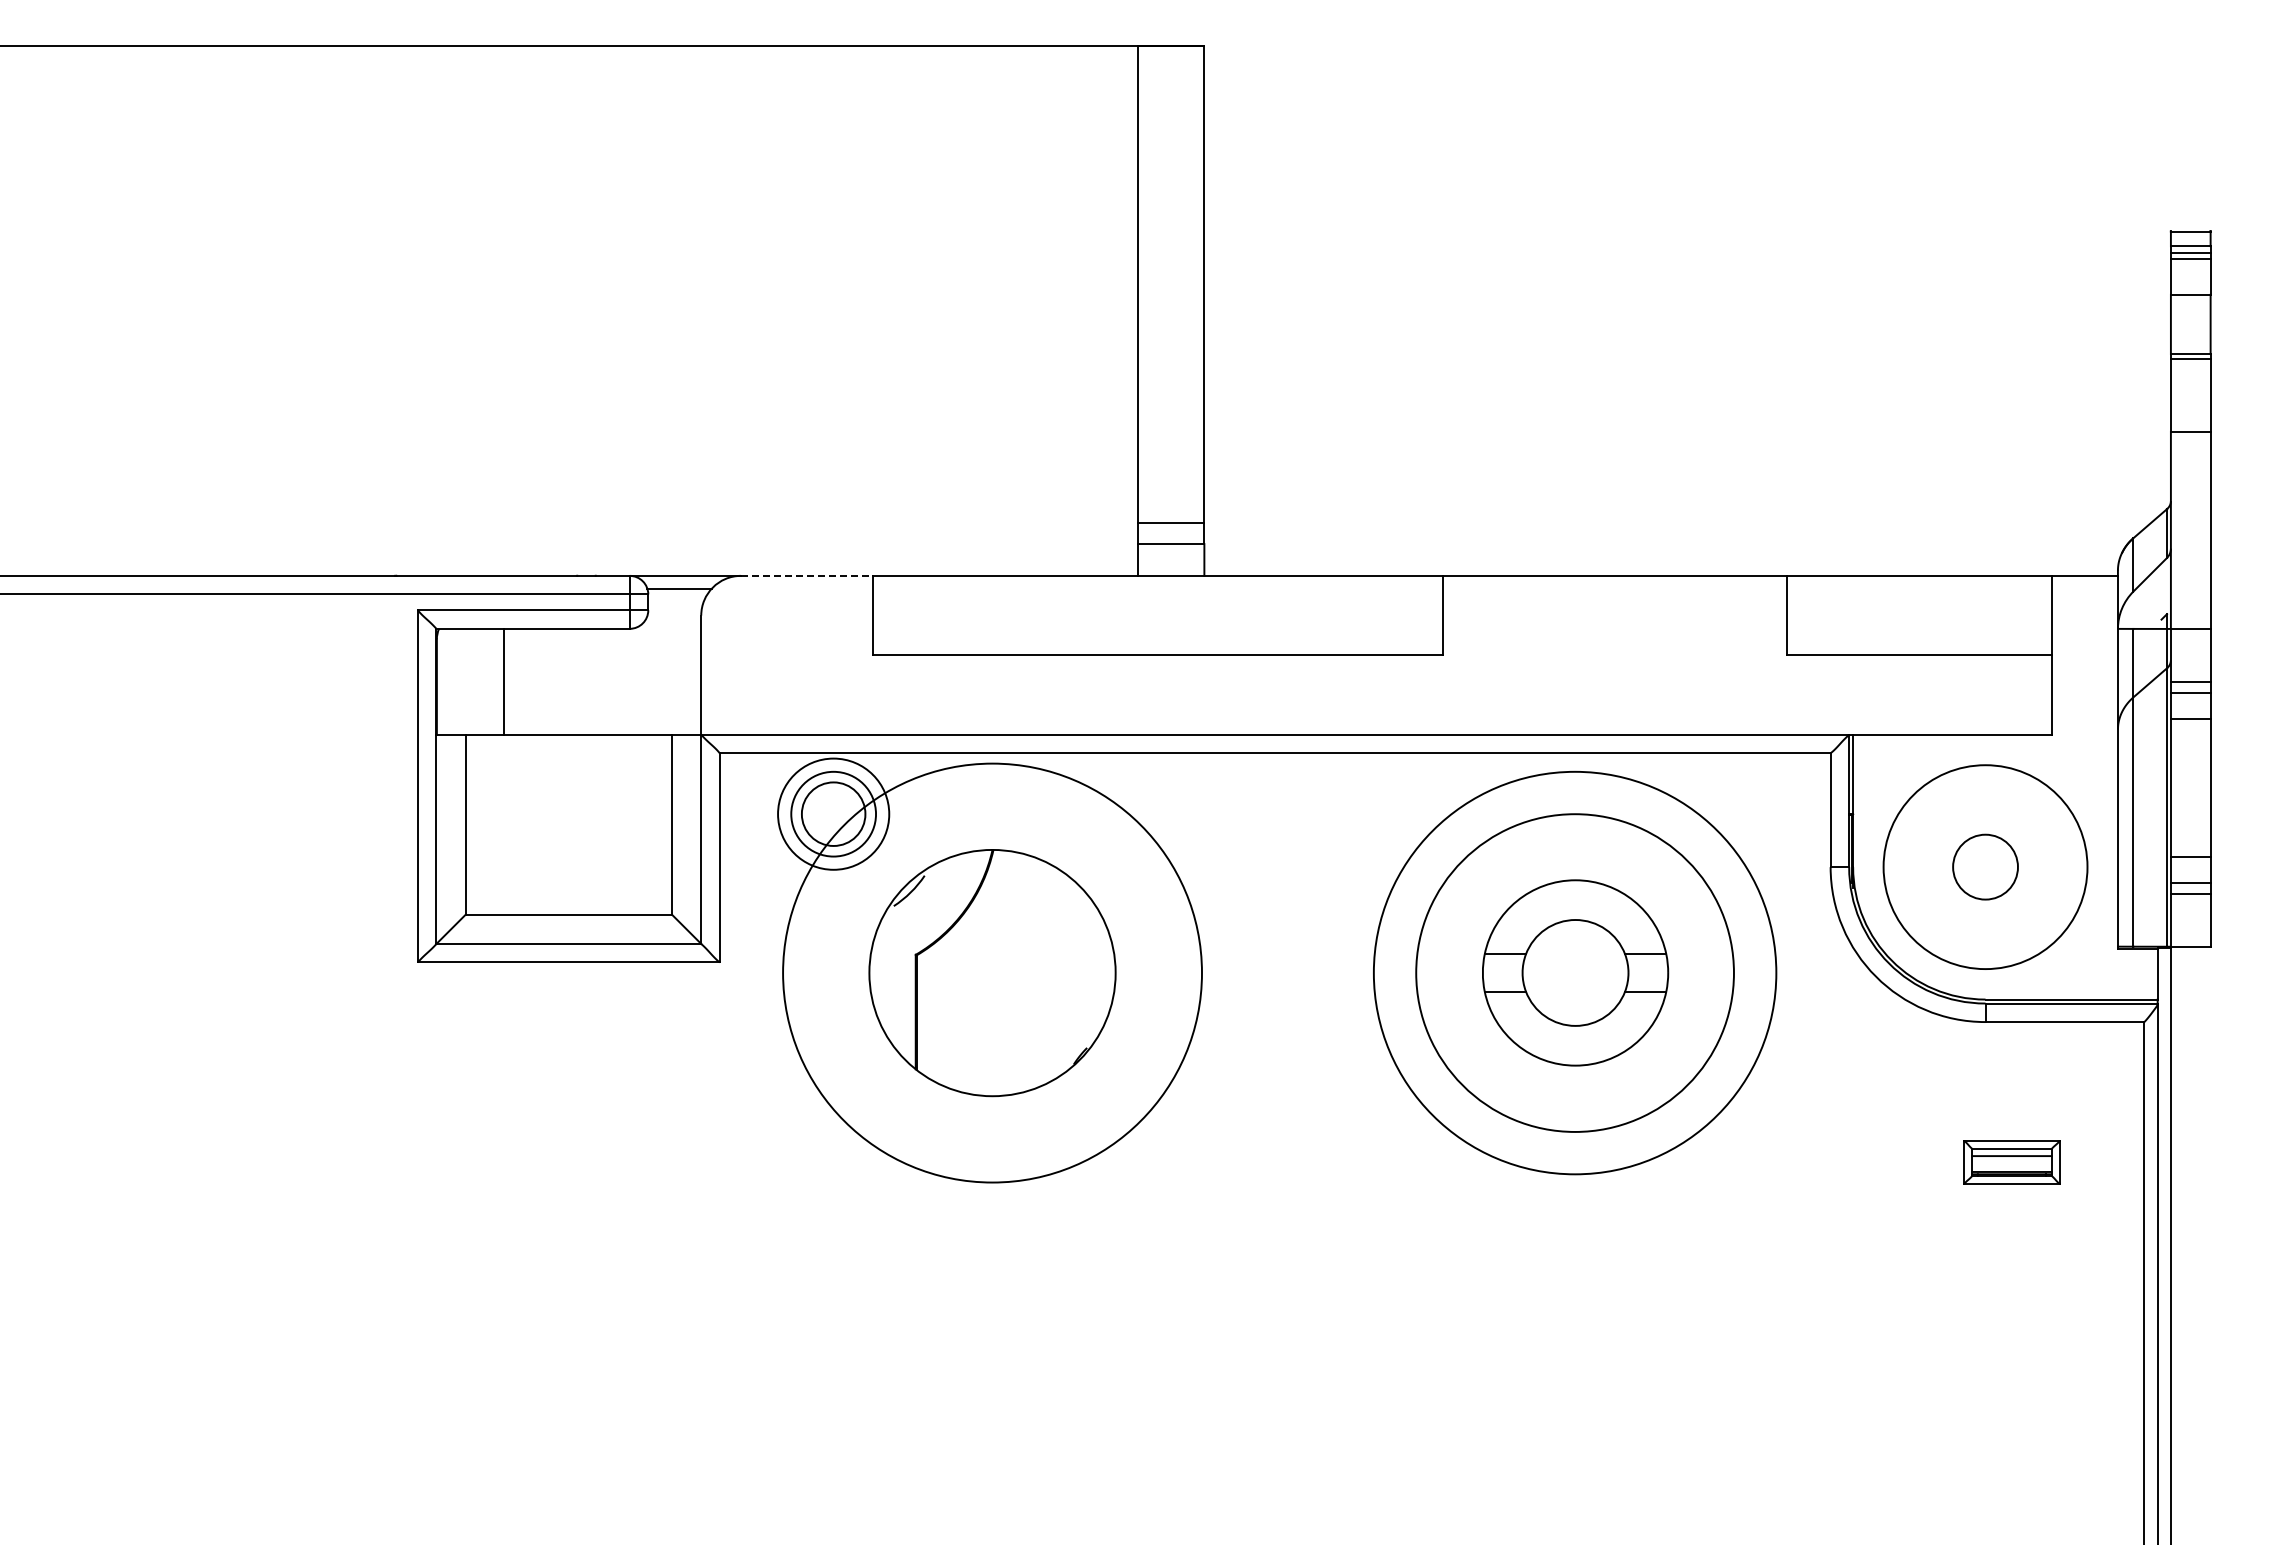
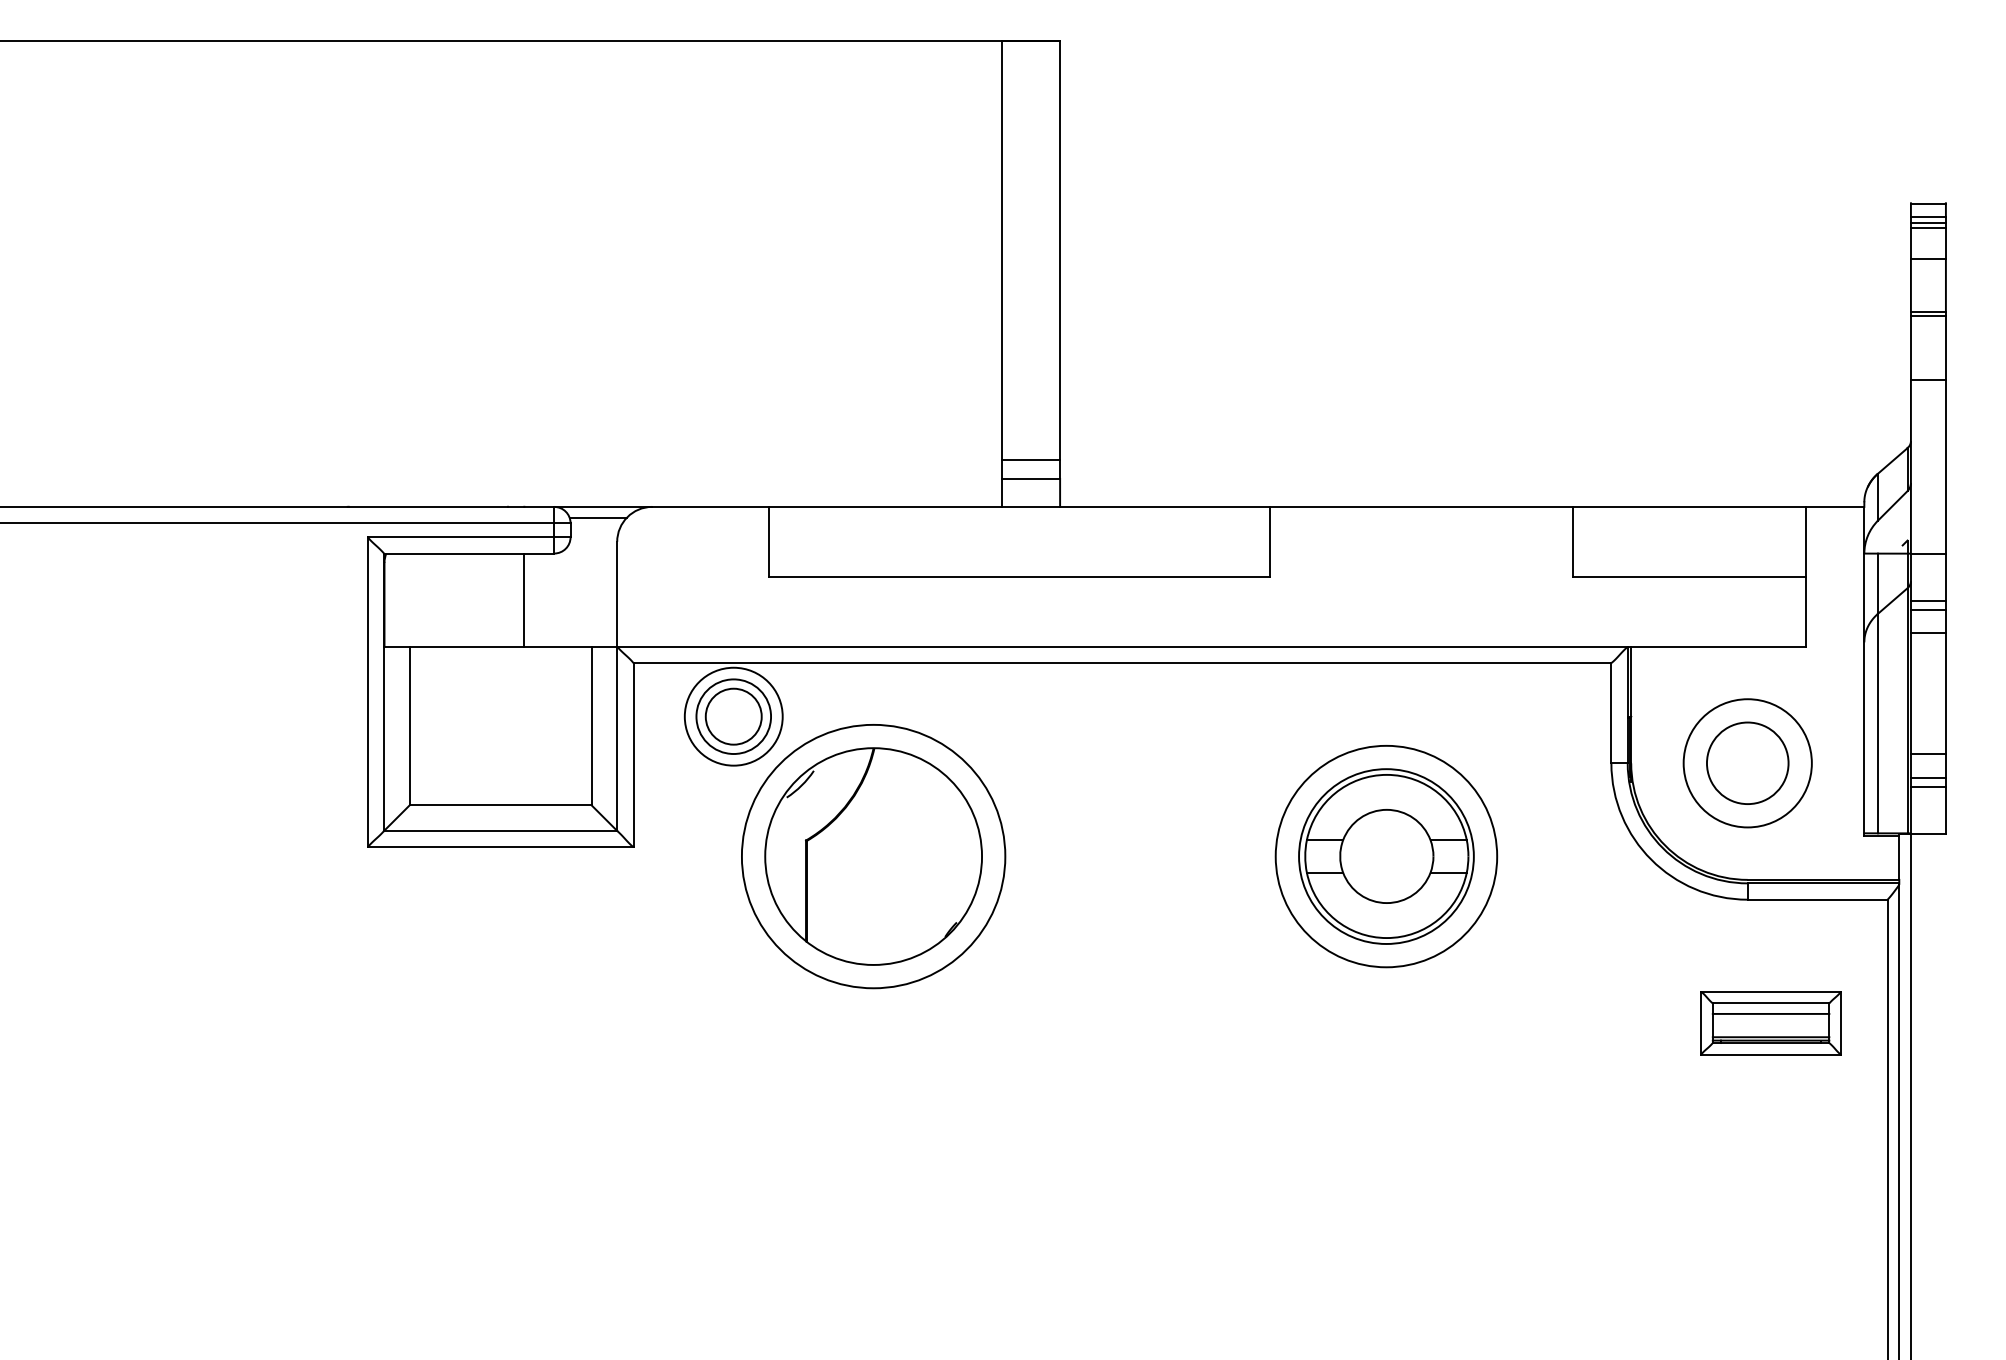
line: (807, 575) -> (710, 506), dashed -> solid
line: (503, 681) -> (524, 599), moved
circle: (1985, 866) -> (1747, 762), size x0.71
circle: (1985, 866) -> (1747, 762), size x1.43
circle: (992, 972) -> (873, 856), size x0.71
circle: (1574, 972) -> (1385, 856), size x0.62
circle: (1574, 972) -> (1385, 856), size x0.62
part: (2011, 1162) -> (1770, 1023), size x1.67

